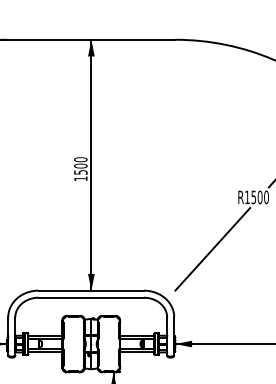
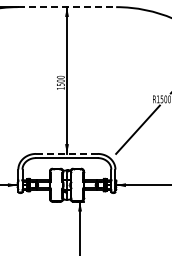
line: (92, 40) -> (67, 7), solid -> dashed
line: (90, 289) -> (66, 153), solid -> dashed

